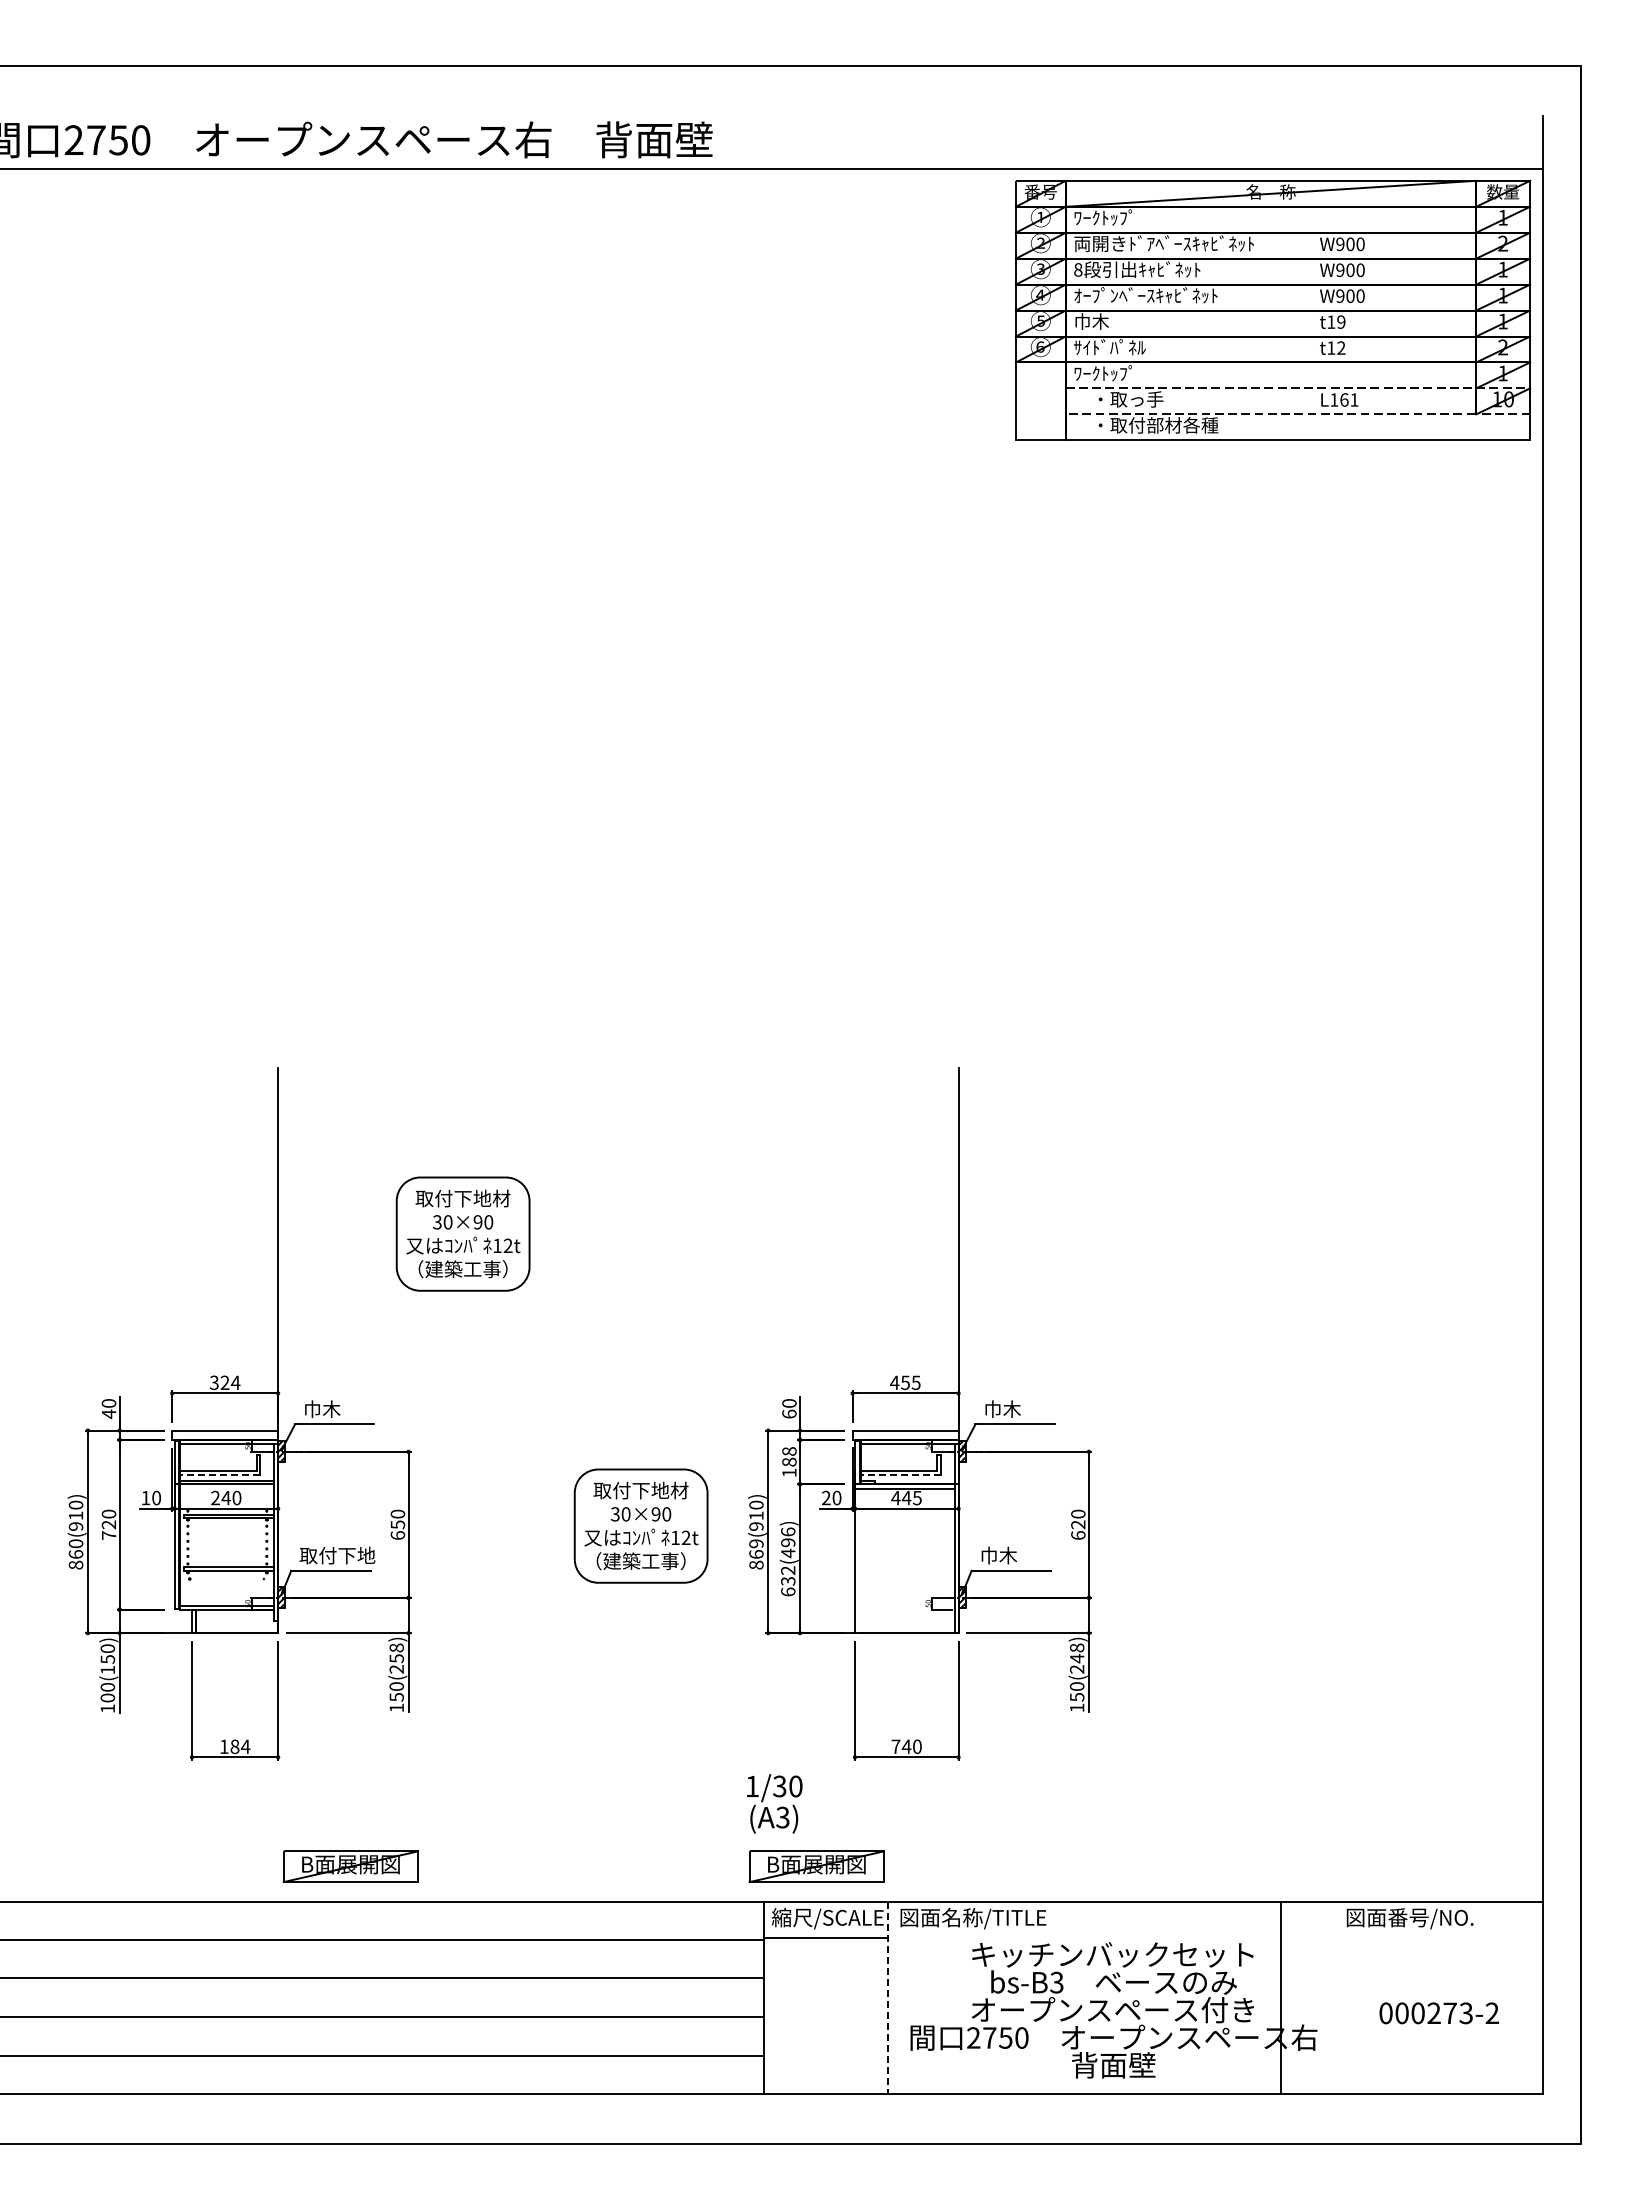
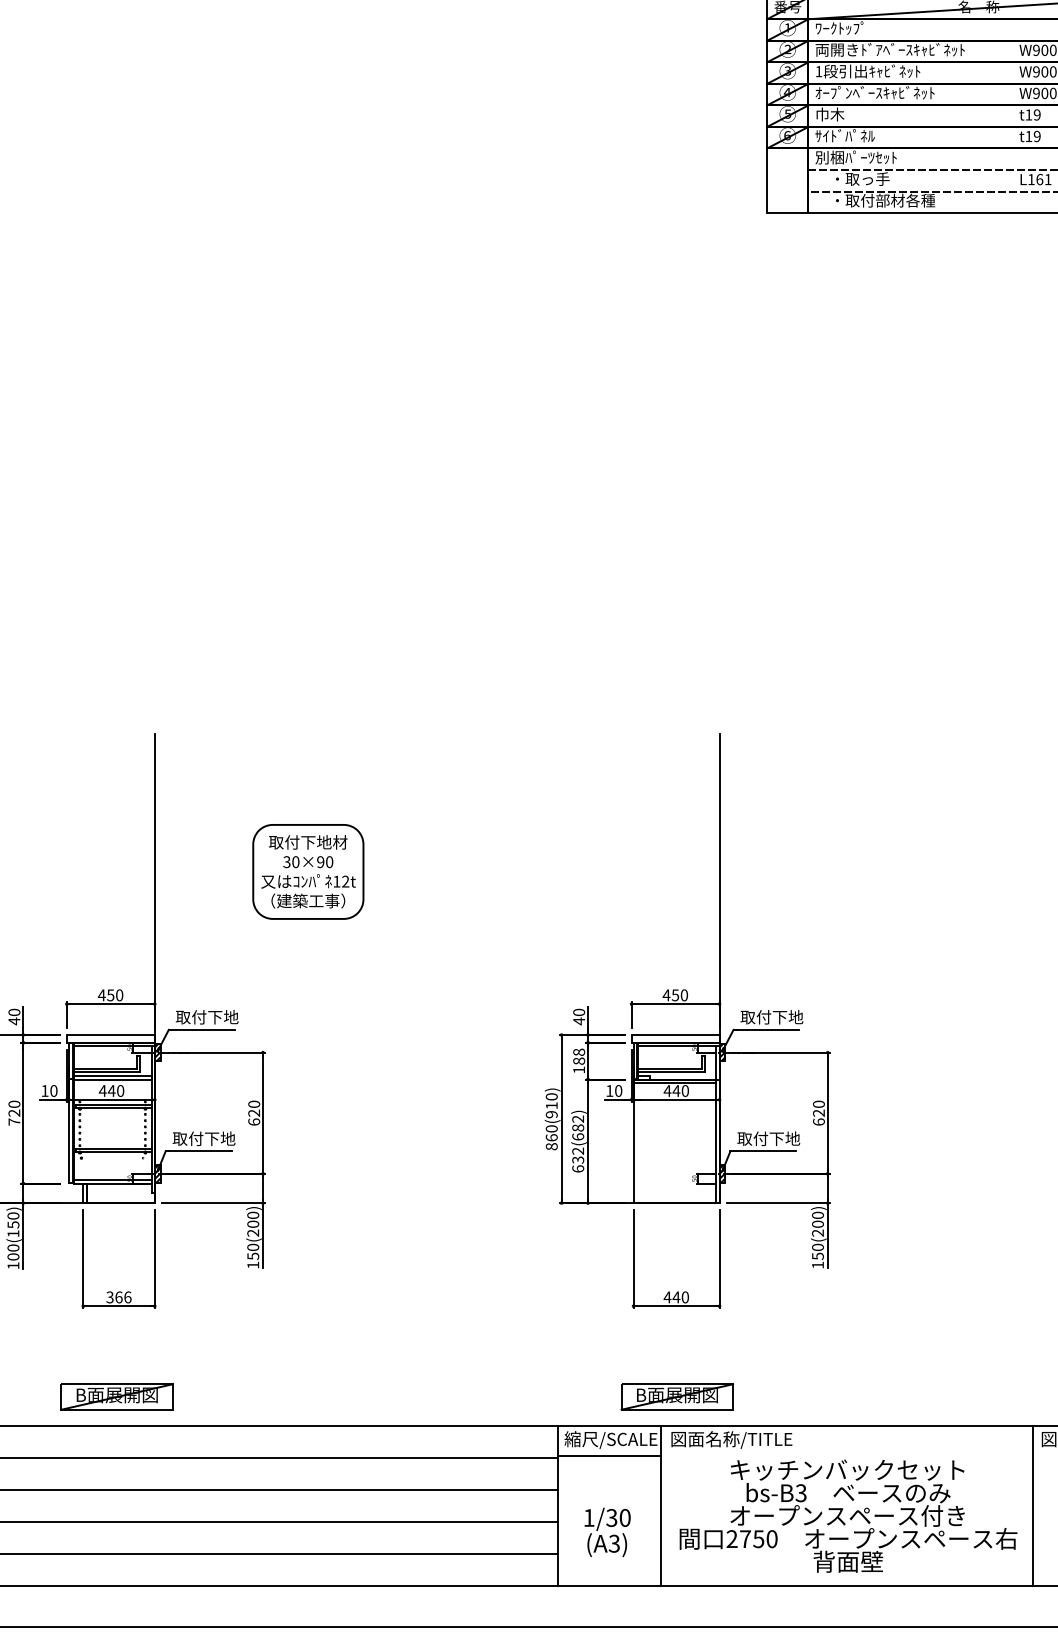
text: (1078, 269) -> (819, 71), 8 -> 1
text: (1341, 347) -> (1037, 136), t12 -> t19
text: (1122, 373) -> (855, 157), ﾜｰｸﾄｯﾌﾟ -> 別梱ﾊﾟｰﾂｾｯﾄ
text: (224, 1382) -> (110, 995), 324 -> 450
text: (915, 1382) -> (683, 995), 455 -> 450
text: (341, 1408) -> (207, 1016), 巾木 -> 取付下地
text: (1021, 1408) -> (771, 1016), 巾木 -> 取付下地
text: (789, 1413) -> (579, 1020), 60 -> 40
line: (219, 1475) -> (106, 1072), dashed -> solid
line: (900, 1475) -> (671, 1072), dashed -> solid
text: (215, 1497) -> (102, 1090), 240 -> 440
text: (825, 1497) -> (609, 1090), 20 -> 10
text: (916, 1497) -> (684, 1090), 445 -> 440
text: (397, 1524) -> (253, 1112), 650 -> 620
part: (640, 1525) -> (455, 1113), removed
text: (788, 1542) -> (578, 1127), 632(496) -> 632(682)
text: (756, 1543) -> (551, 1128), 869(910) -> 860(910)
text: (1017, 1555) -> (768, 1138), 巾木 -> 取付下地
text: (396, 1653) -> (253, 1219), 150(258) -> 150(200)
text: (1076, 1653) -> (817, 1219), 150(248) -> 150(200)
text: (234, 1746) -> (118, 1297), 184 -> 366
text: (895, 1746) -> (667, 1297), 740 -> 440
text: (774, 1803) -> (607, 1532), moved
part: (350, 1866) -> (116, 1396), moved
part: (816, 1866) -> (677, 1396), moved
line: (1280, 1997) -> (1032, 1505), moved
line: (887, 1998) -> (660, 1506), dashed -> solid

